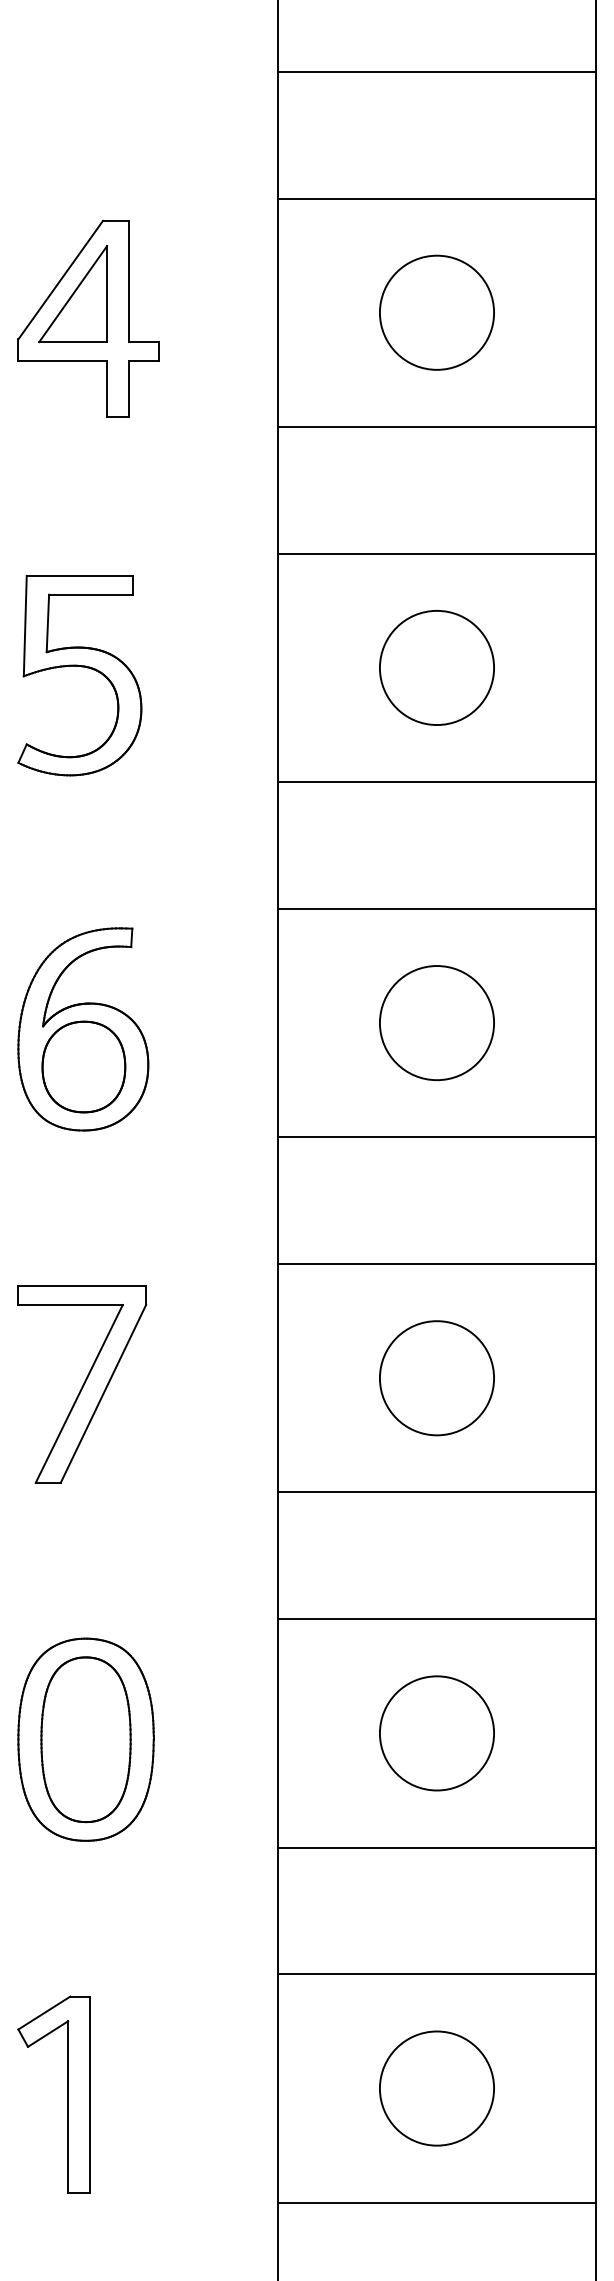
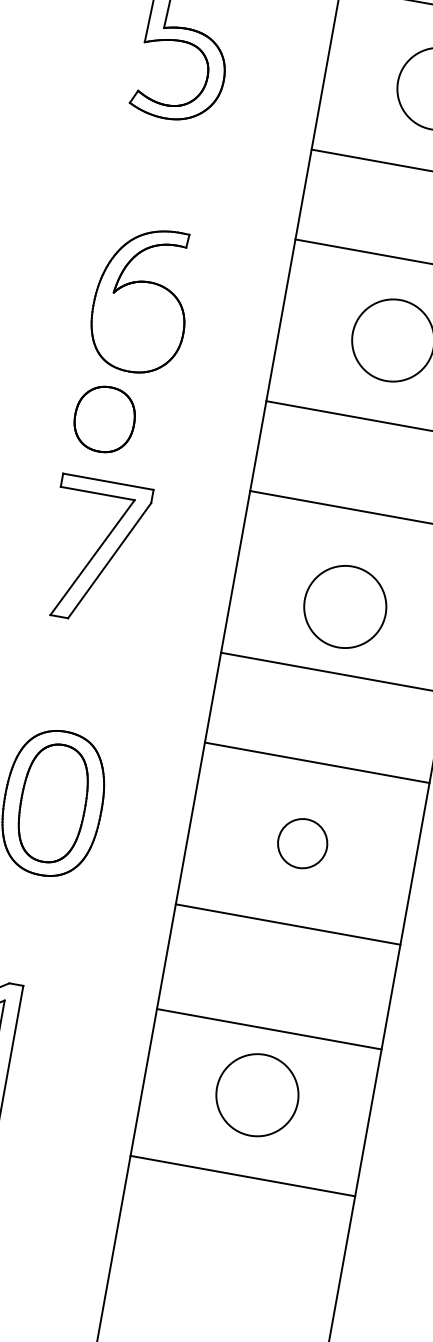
part: (83, 1066) -> (104, 419), moved
circle: (436, 1378) -> (344, 607), moved
circle: (436, 1733) -> (302, 843), size x0.6
line: (436, 1974) -> (268, 1029), moved

